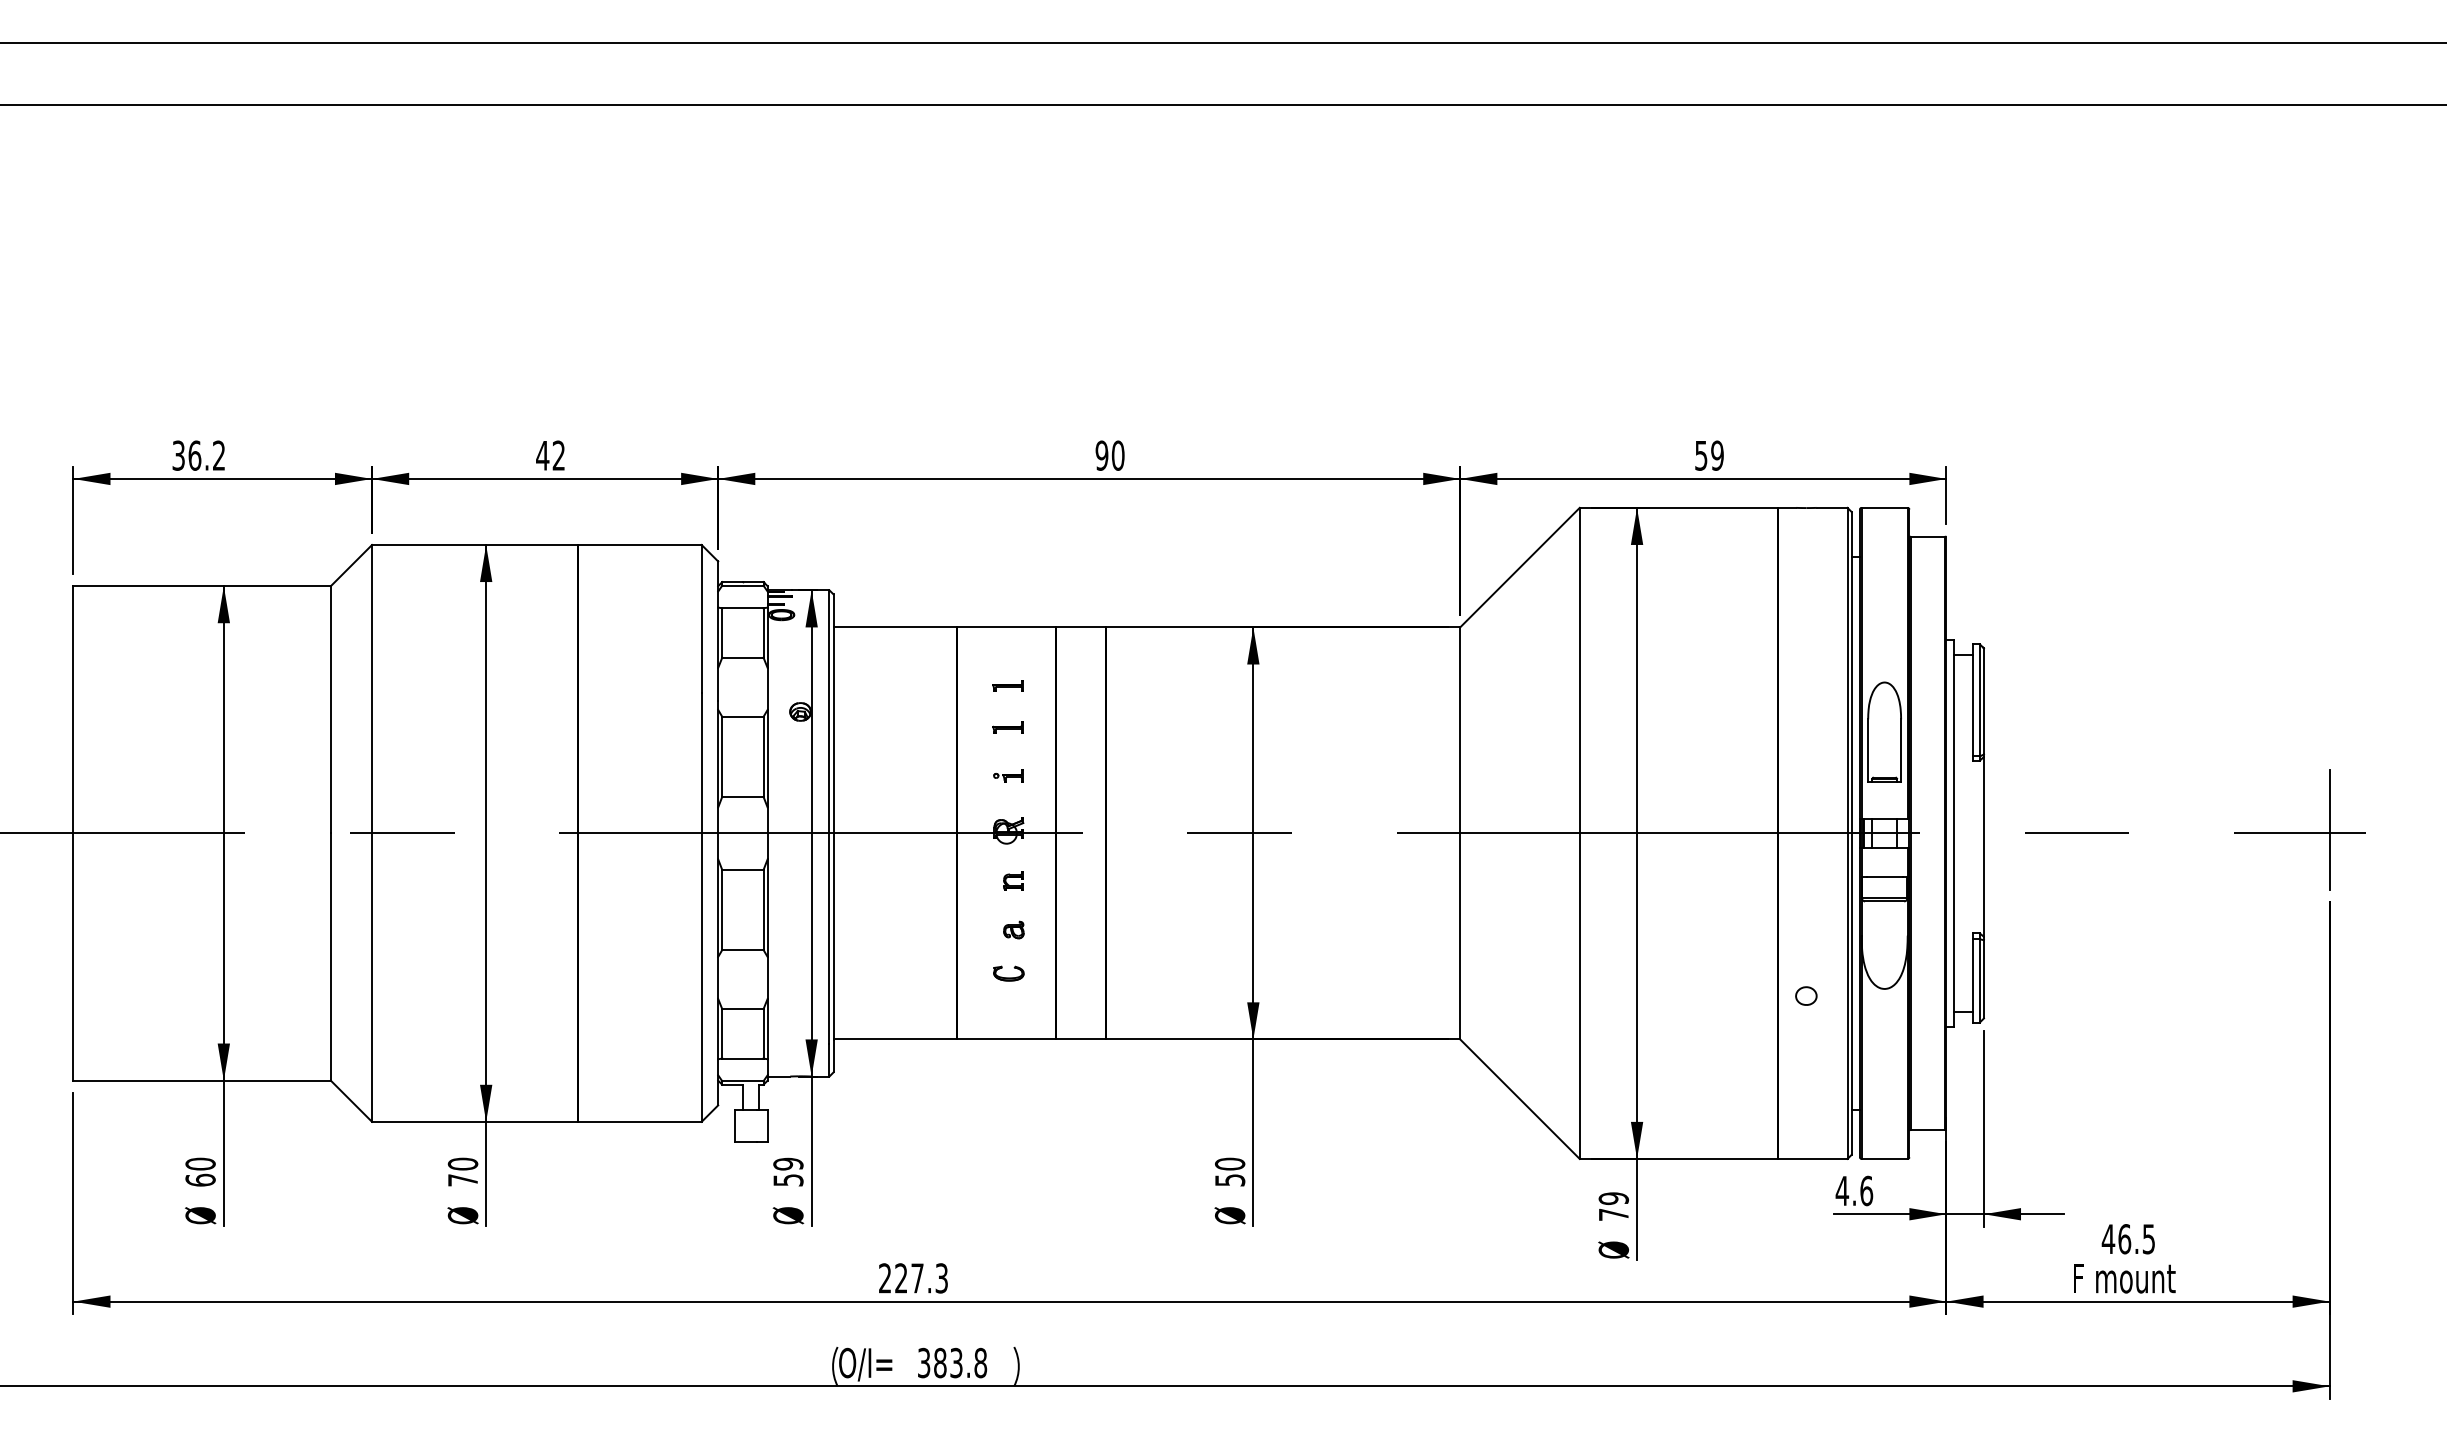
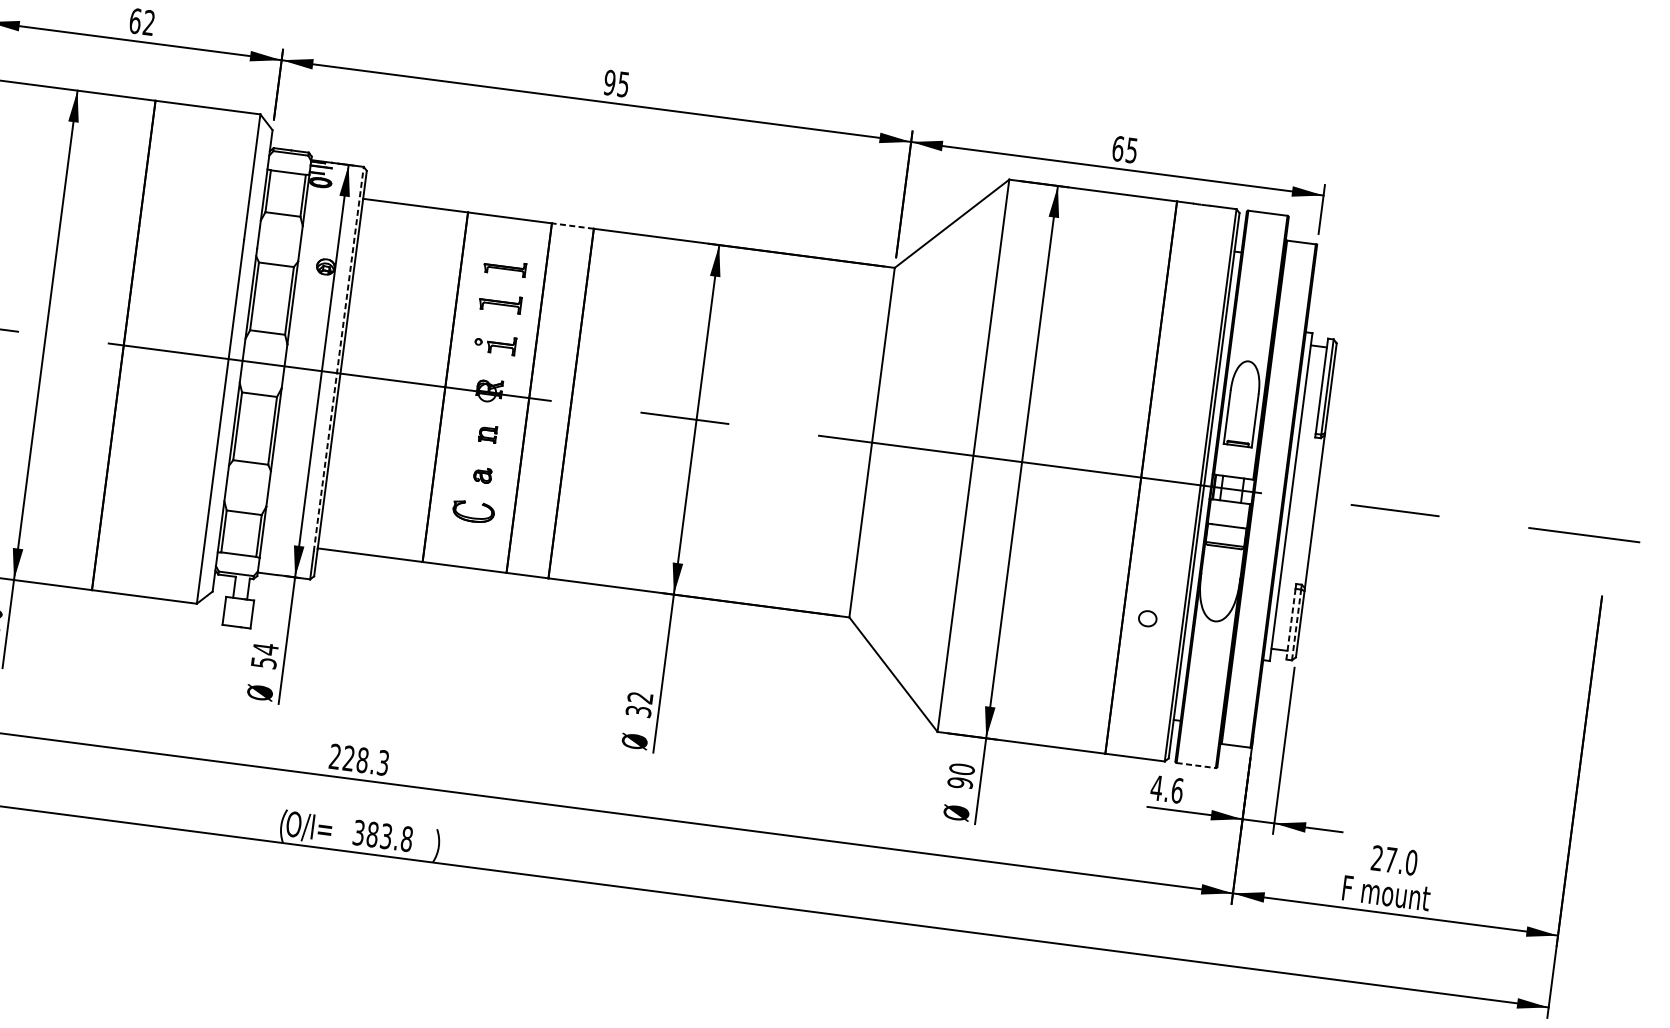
text: (542, 455) -> (135, 20), 42 -> 62
text: (1117, 455) -> (622, 84), 90 -> 95
text: (1709, 455) -> (1125, 149), 59 -> 65
line: (1080, 627) -> (572, 226), solid -> dashed
part: (1007, 685) -> (504, 267), size x1.6
part: (1007, 727) -> (499, 302), size x1.6
part: (1008, 775) -> (495, 343), size x1.6
line: (829, 817) -> (338, 359), solid -> dashed
line: (2329, 829) -> (1609, 535), removed
part: (1008, 973) -> (473, 511), size x1.6
line: (1973, 980) -> (1291, 623), solid -> dashed
line: (1979, 980) -> (1296, 624), solid -> dashed
line: (1885, 1158) -> (1196, 765), solid -> dashed
text: (788, 1163) -> (265, 648), 59 -> 54
text: (1230, 1171) -> (639, 704), 50 -> 32
text: (1613, 1206) -> (960, 776), 79 -> 90
text: (2128, 1239) -> (1394, 860), 46.5 -> 27.0
text: (917, 1278) -> (362, 760), 227.3 -> 228.3

